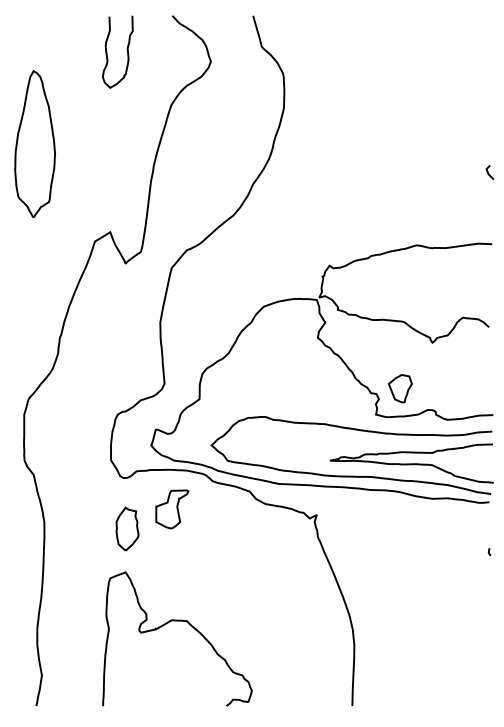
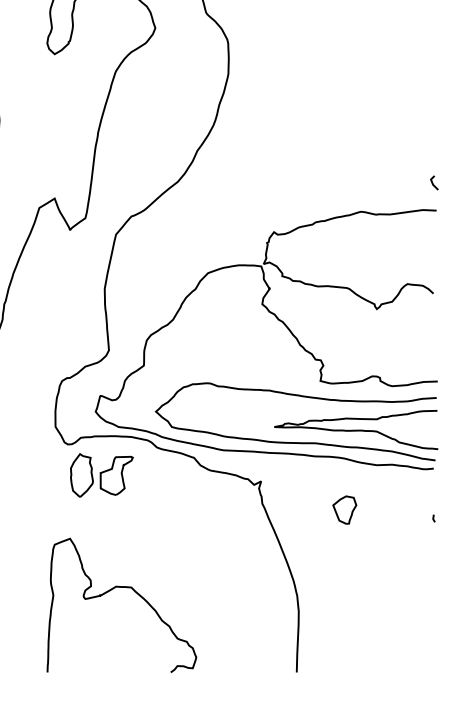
line: (488, 172) -> (432, 182), moved
part: (400, 388) -> (344, 509), moved
part: (127, 528) -> (81, 474), moved

